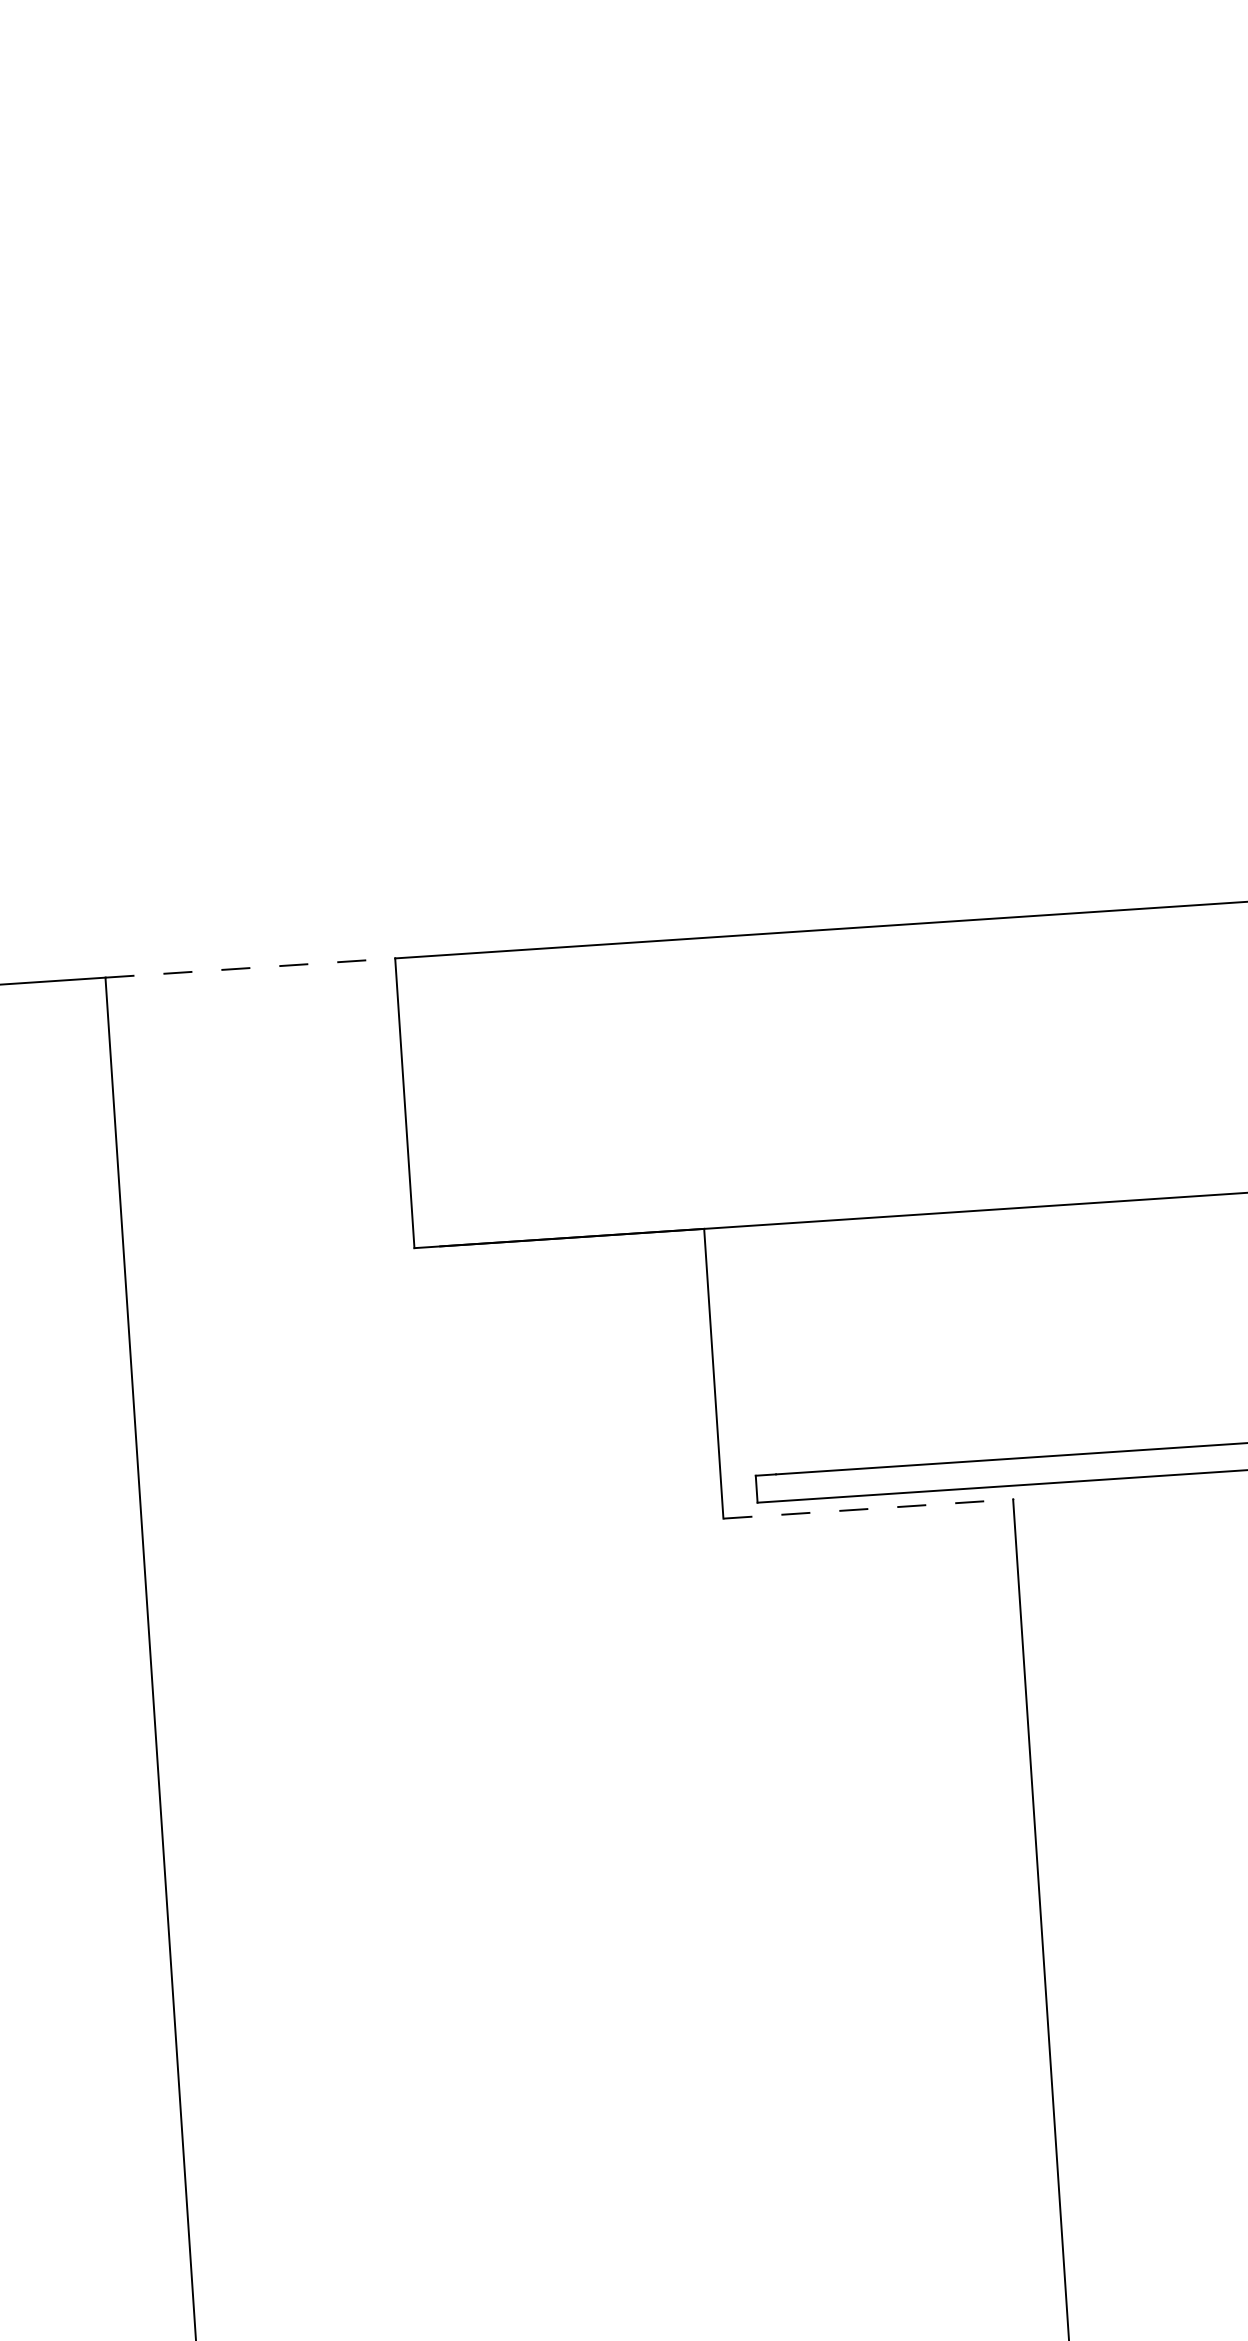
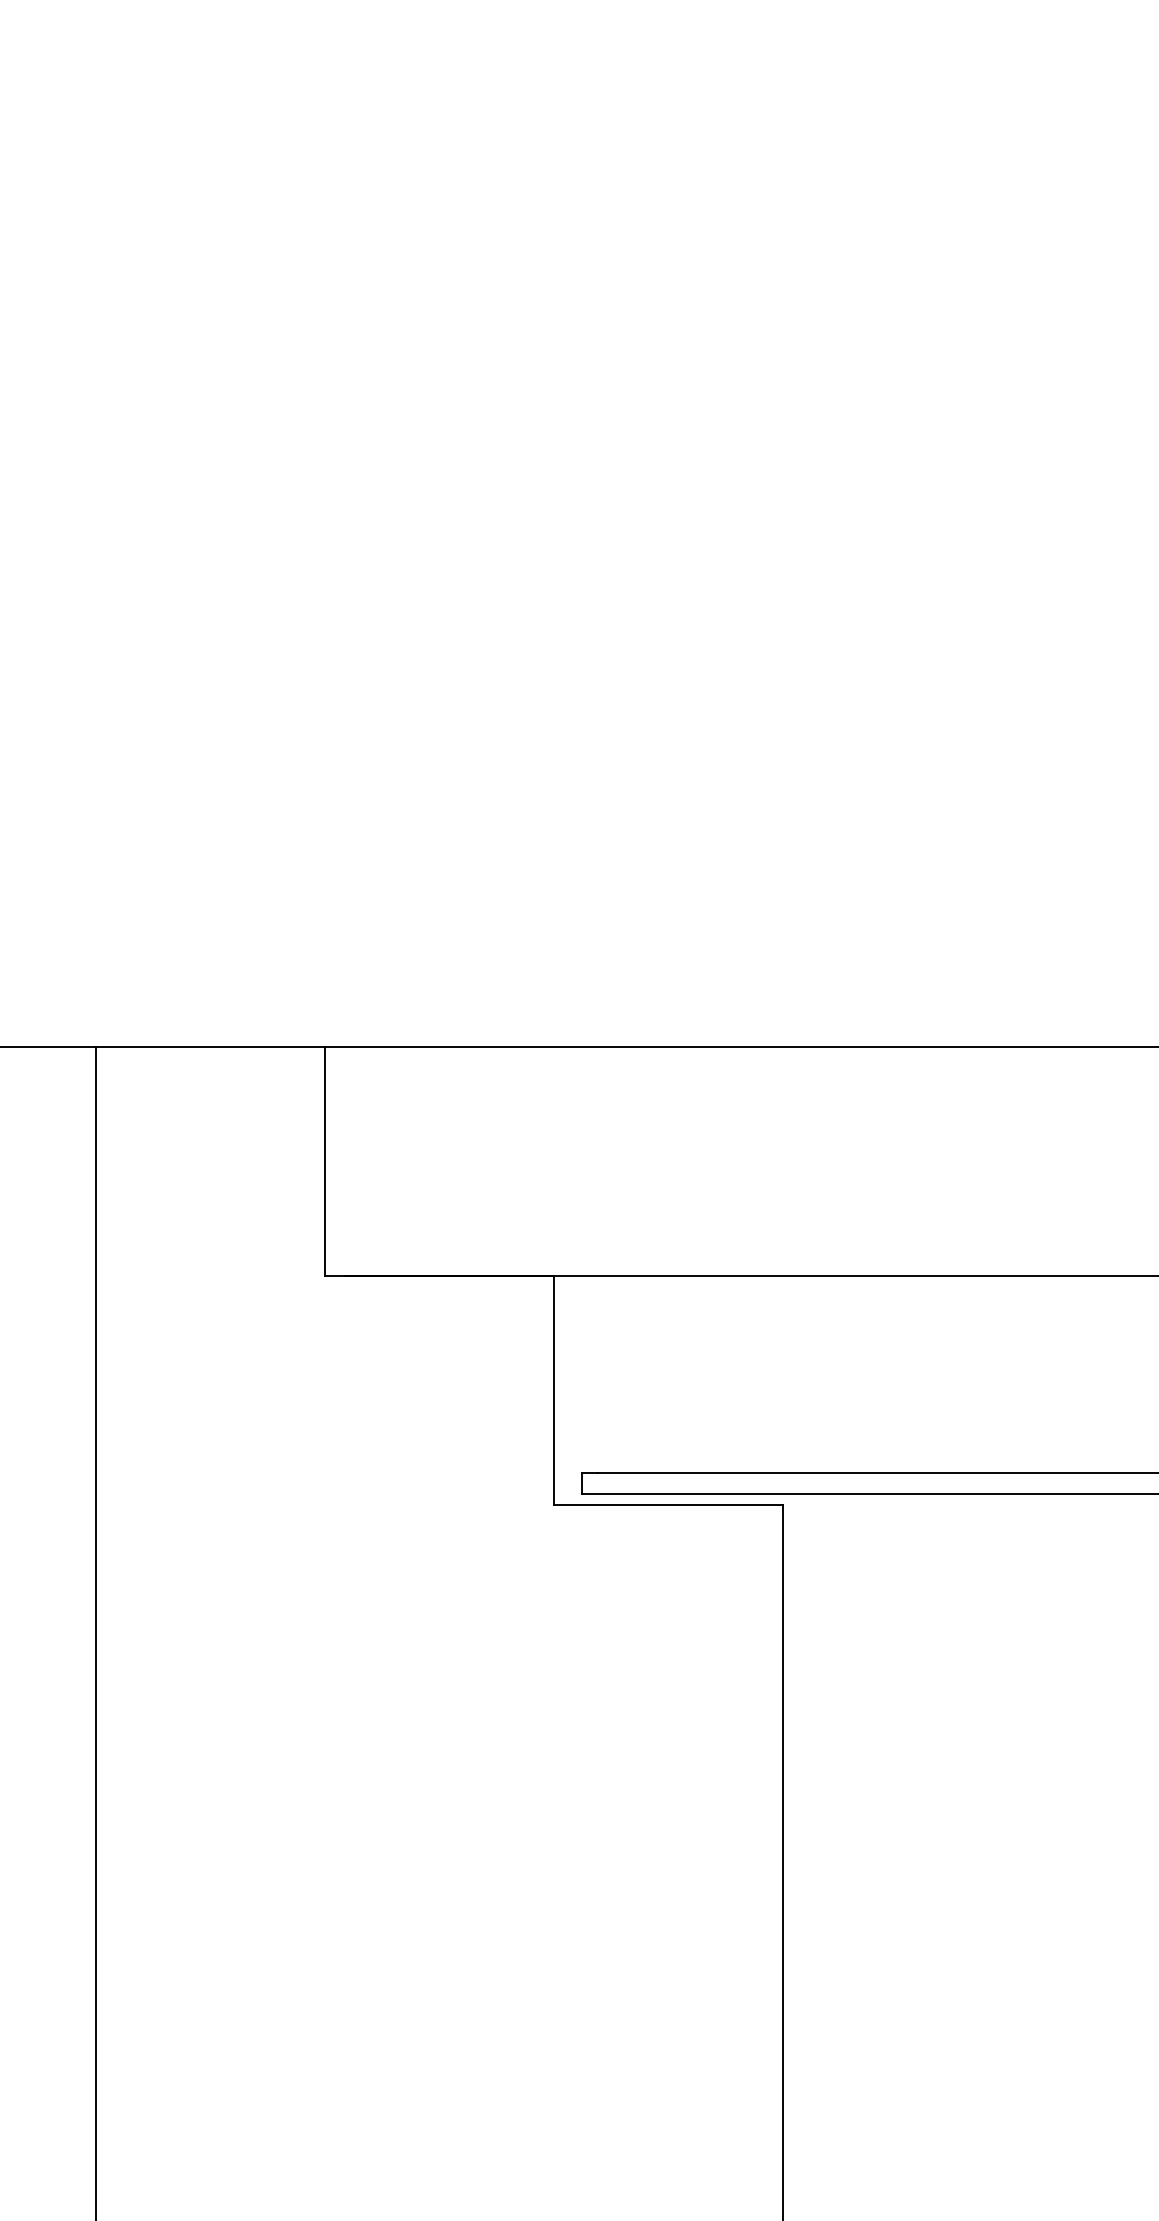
line: (250, 968) -> (210, 1047), dashed -> solid
line: (868, 1509) -> (668, 1505), dashed -> solid

